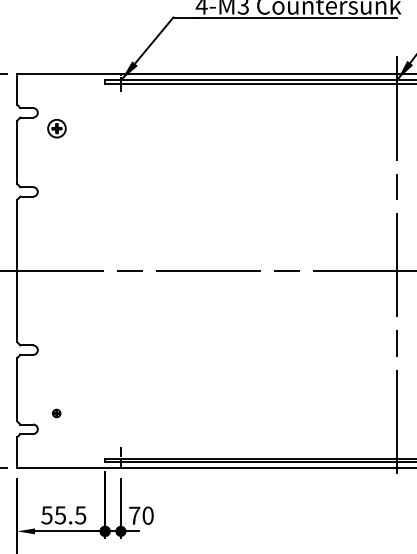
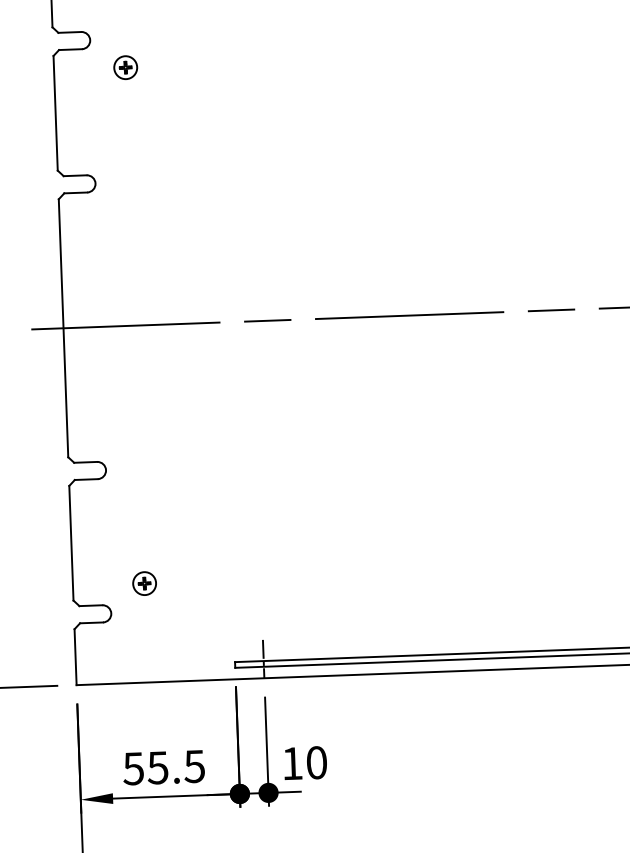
part: (56, 128) -> (125, 67), size x0.71
part: (56, 413) -> (144, 583), size x1.67
text: (134, 515) -> (292, 763), 70 -> 10

